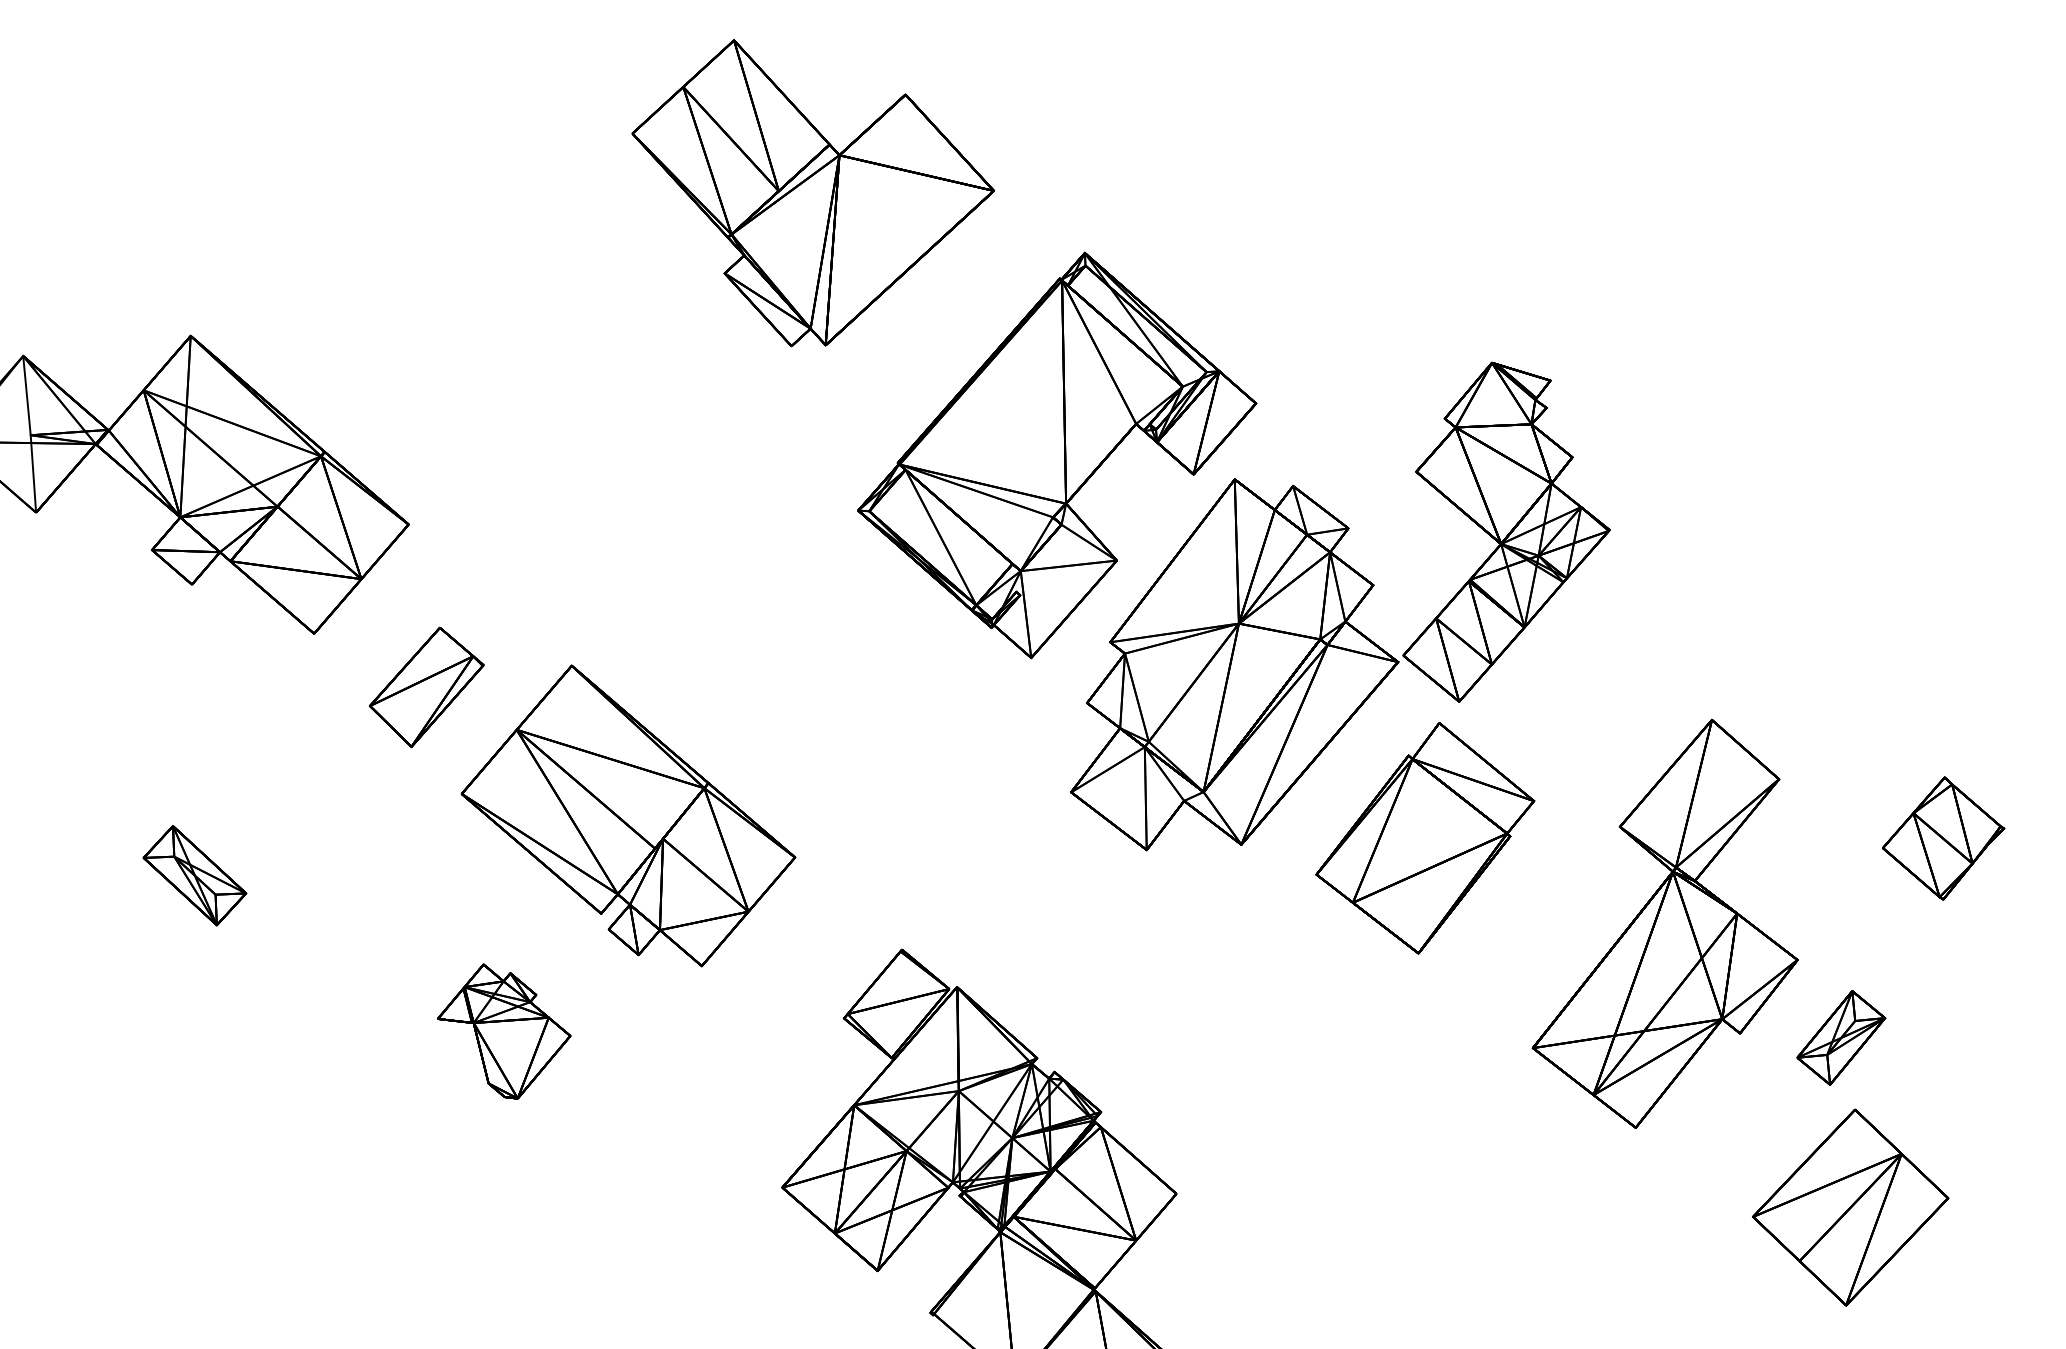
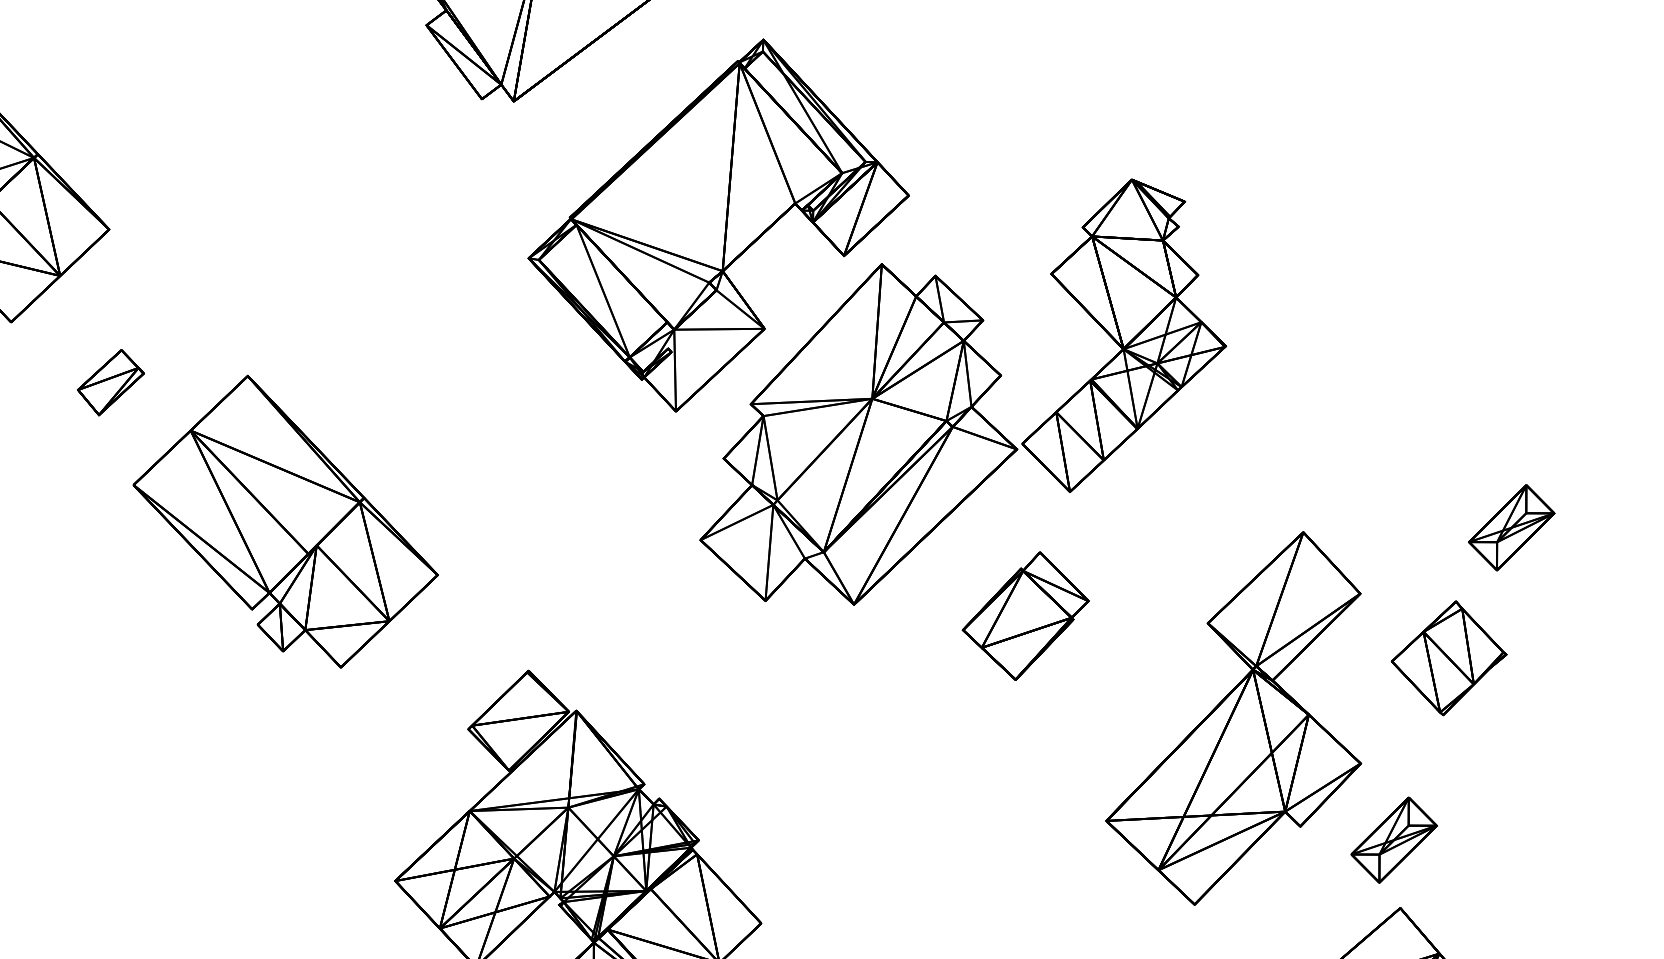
part: (426, 687) -> (110, 382), size x0.6
part: (1933, 692) -> (1512, 527), added
part: (1425, 838) -> (1025, 615), size x0.6
part: (1943, 838) -> (1449, 658), moved
part: (504, 1031) -> (151, 710), removed

